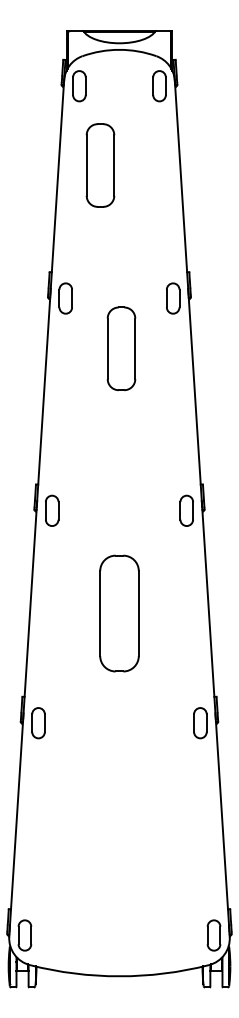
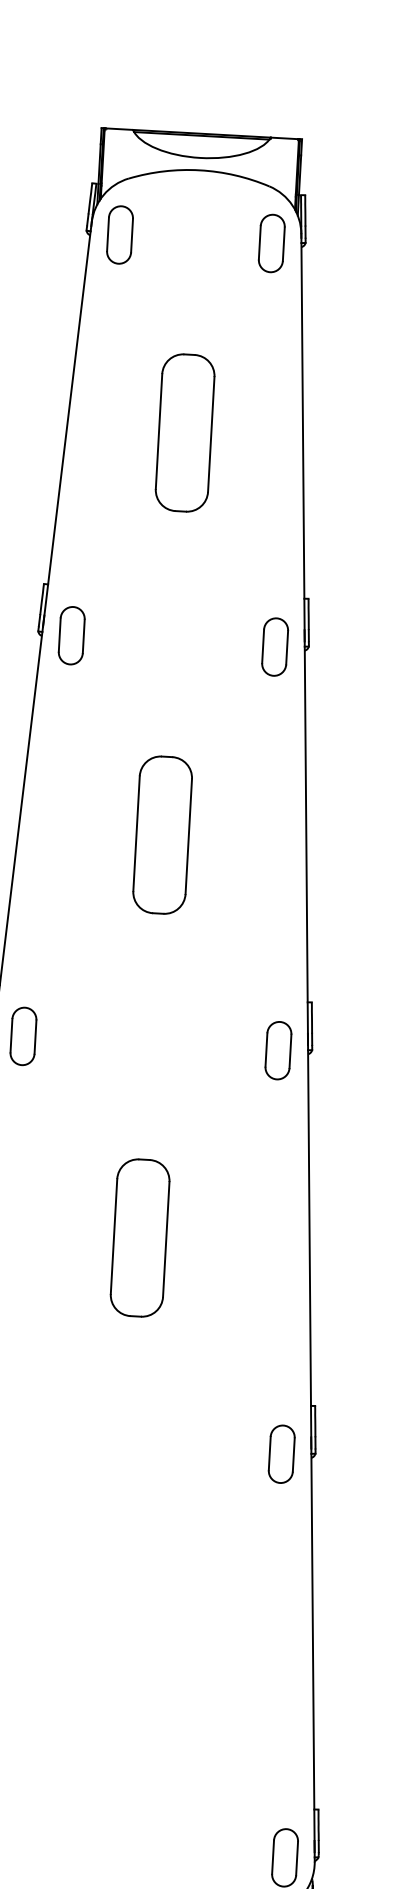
part: (100, 165) -> (185, 432), moved
part: (121, 348) -> (162, 834), moved
part: (119, 613) -> (140, 1237), size x0.71

